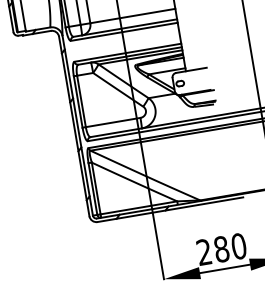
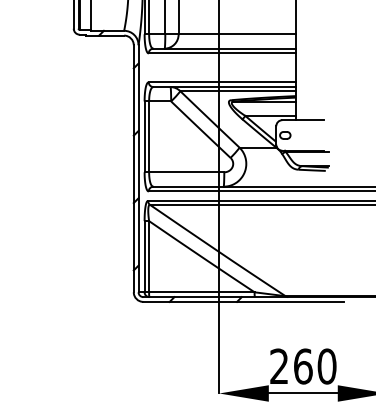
text: (221, 249) -> (303, 366), 280 -> 260

